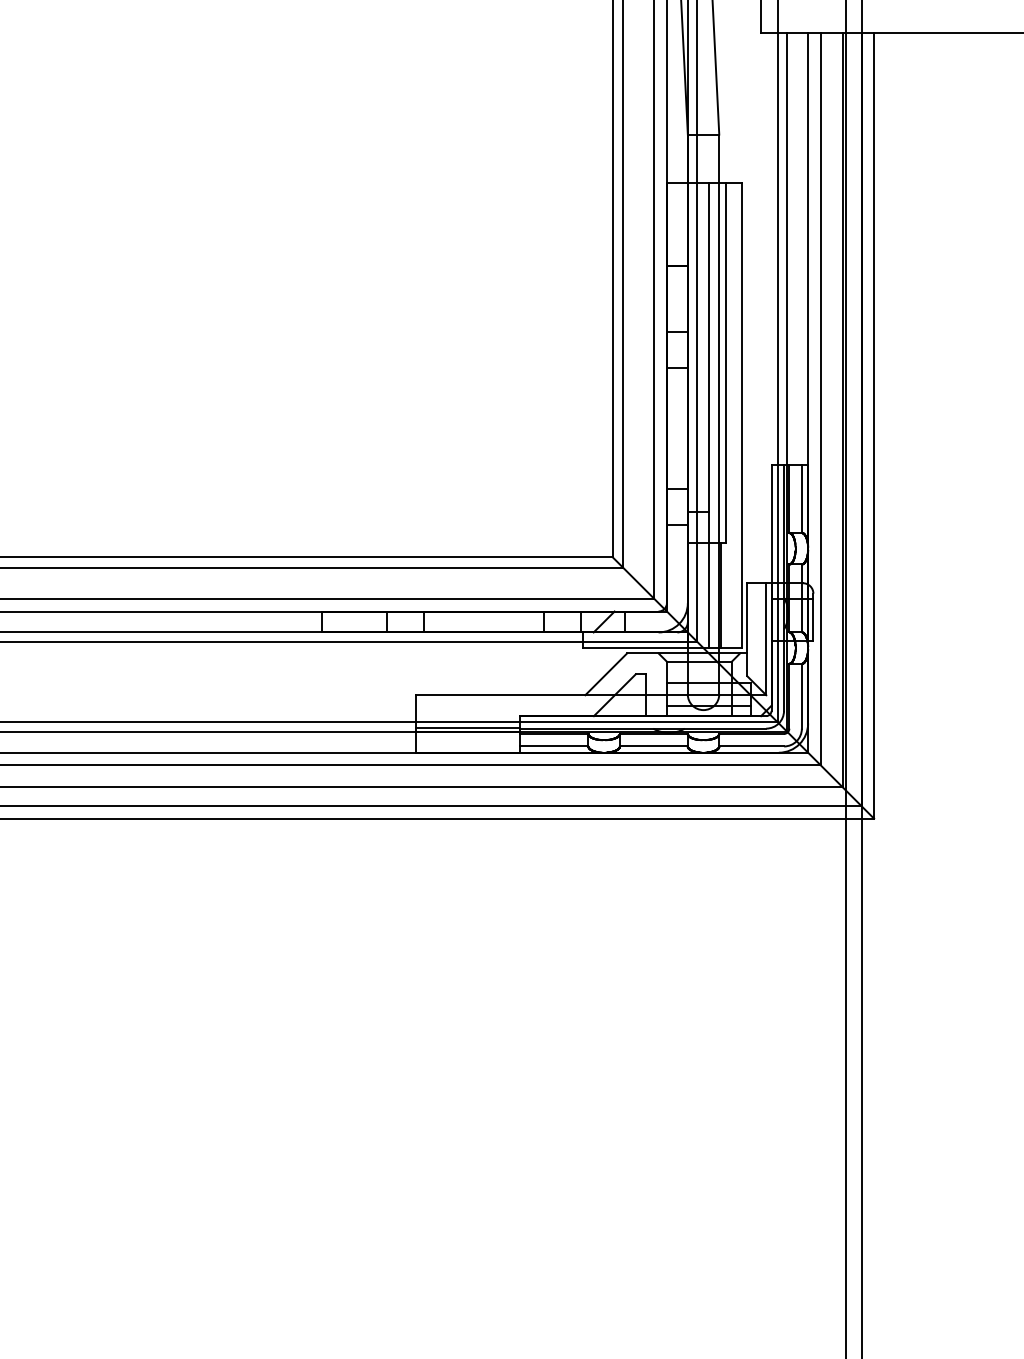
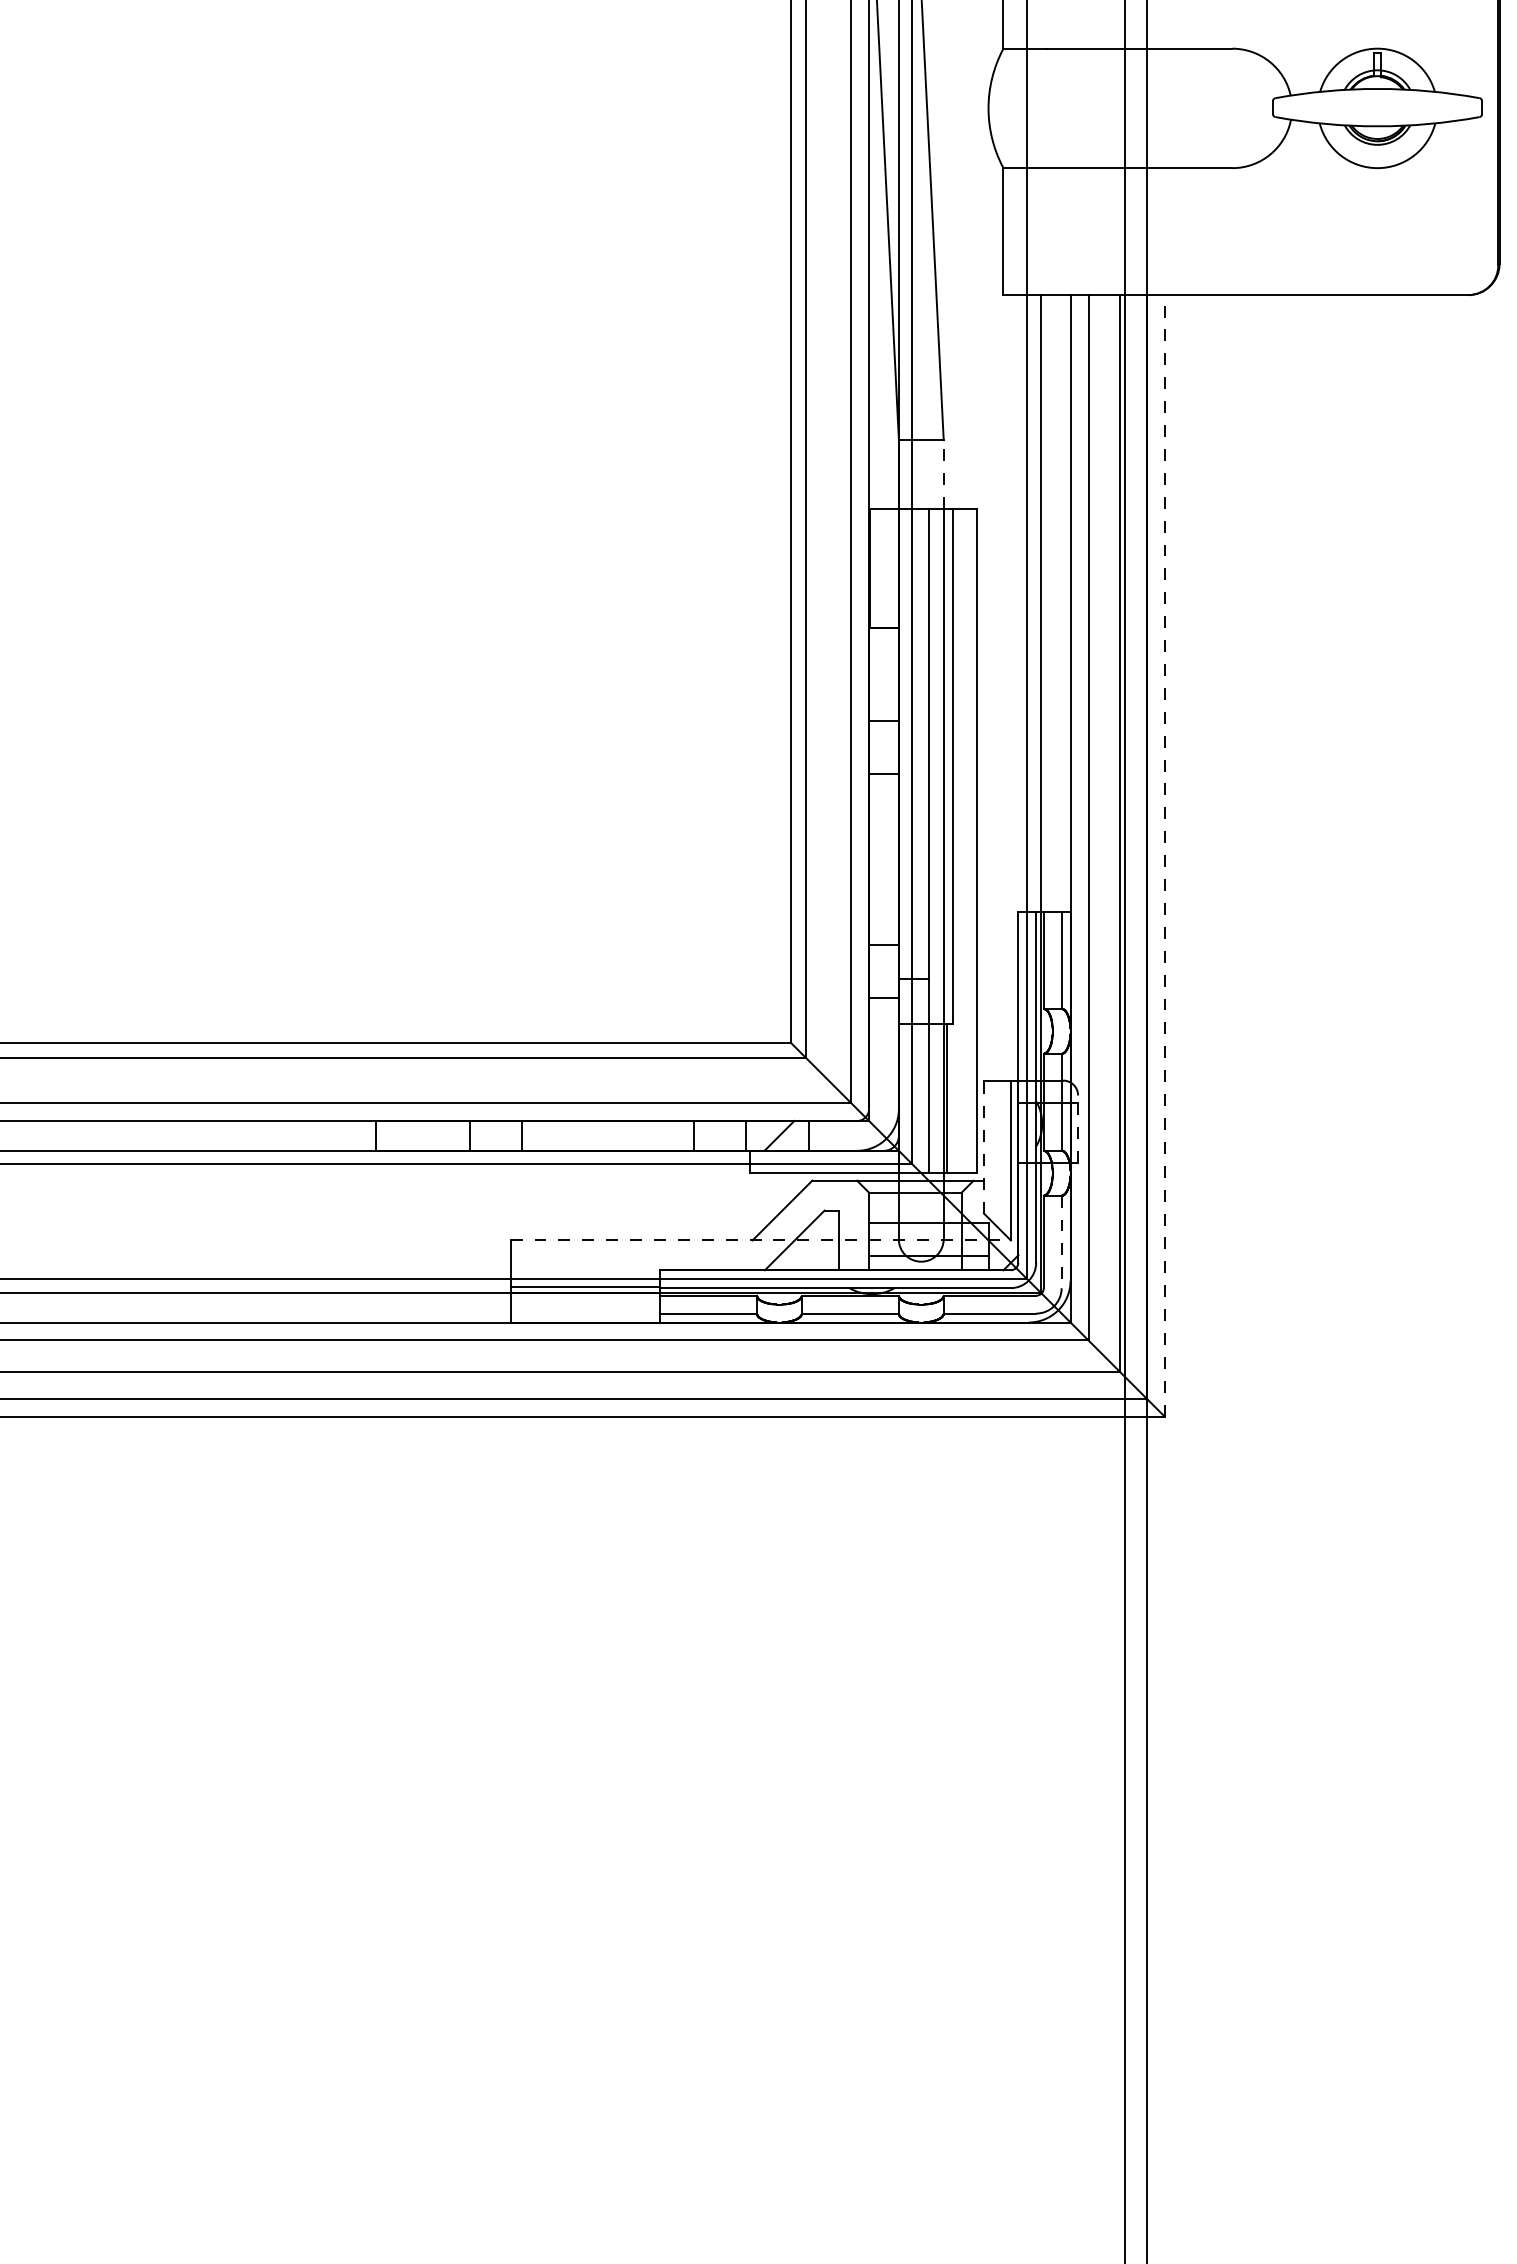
line: (719, 157) -> (943, 473), solid -> dashed
line: (873, 425) -> (1164, 855), solid -> dashed
line: (813, 617) -> (1078, 1129), solid -> dashed
line: (747, 629) -> (983, 1146), solid -> dashed
line: (591, 695) -> (761, 1240), solid -> dashed
line: (801, 696) -> (1061, 1242), solid -> dashed

